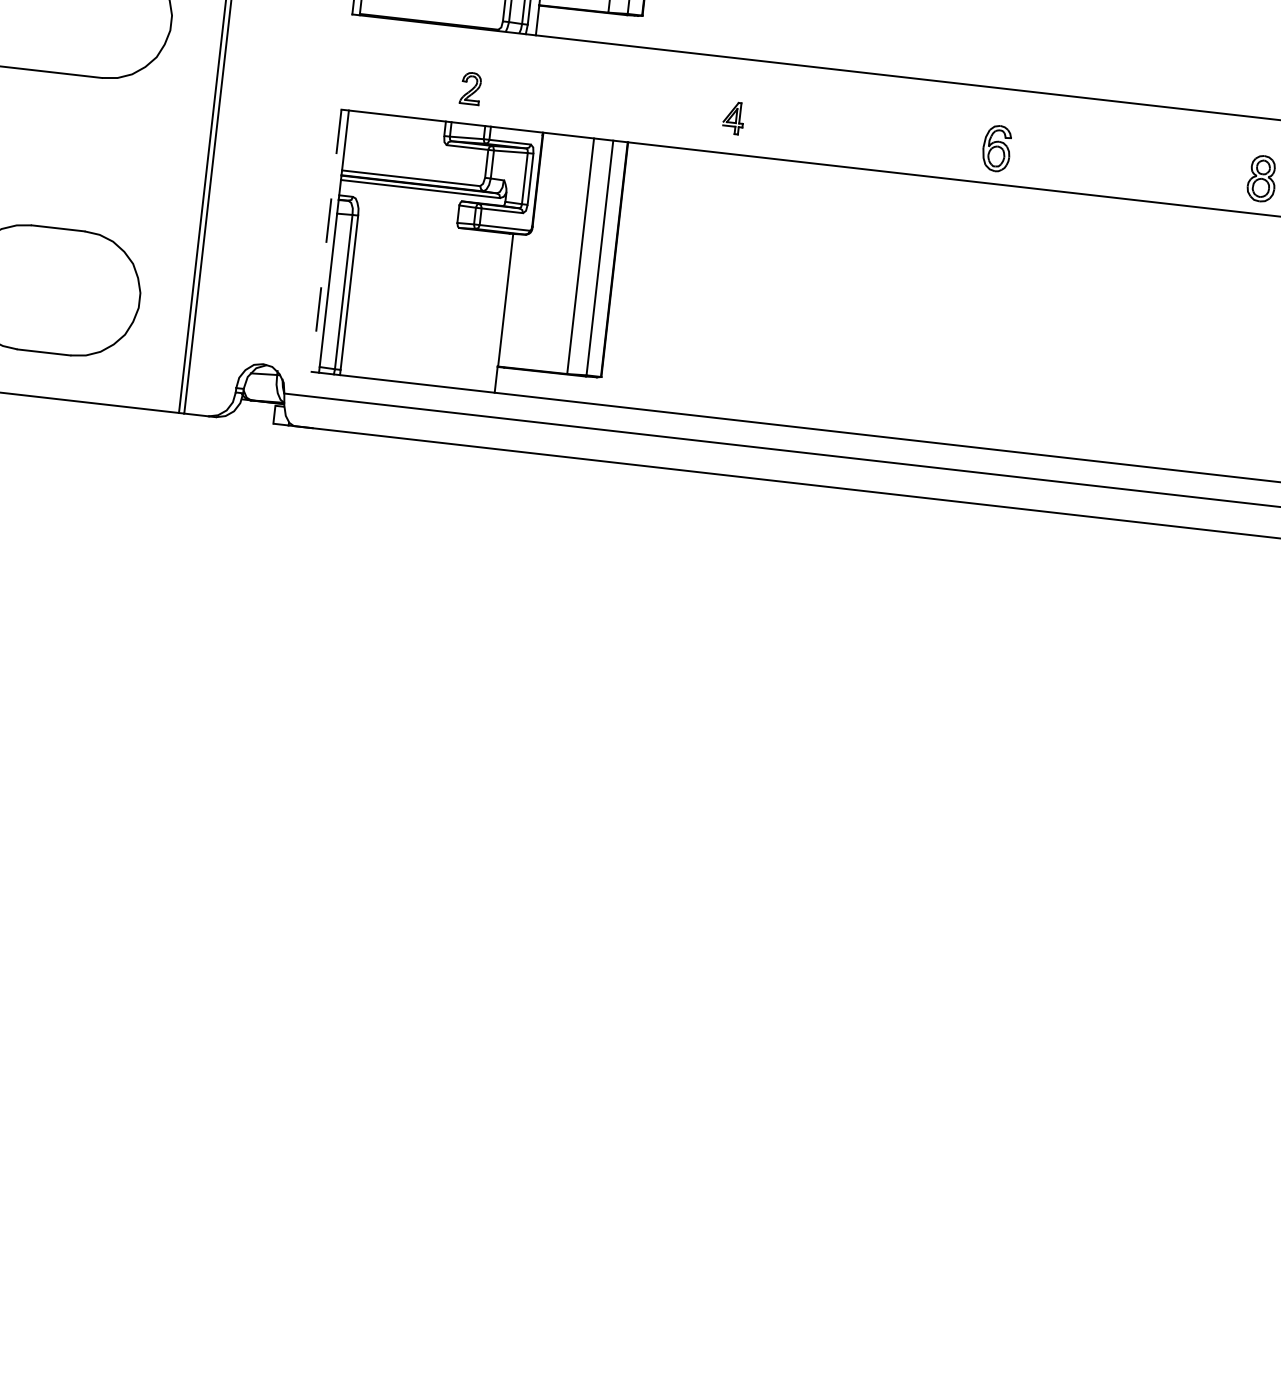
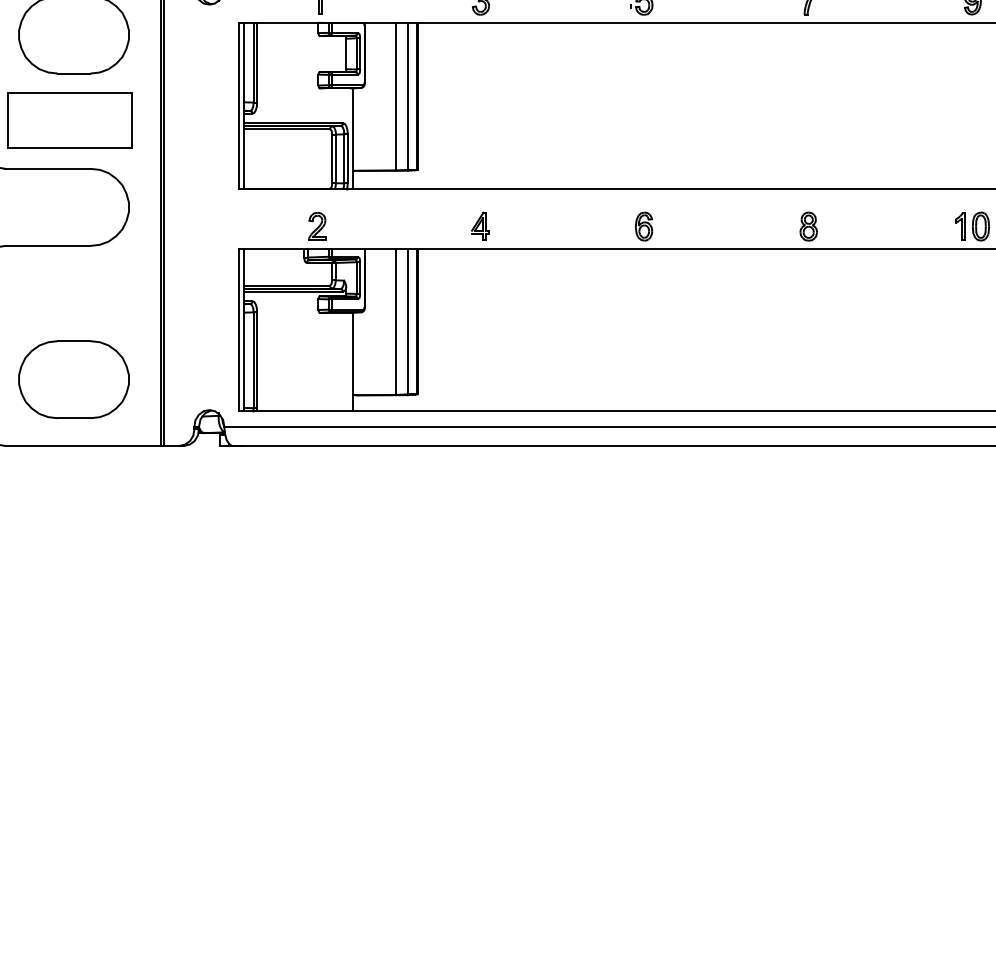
part: (471, 88) -> (317, 226), size x1.43
part: (733, 116) -> (480, 225), size x1.43
line: (326, 241) -> (239, 330), dashed -> solid

